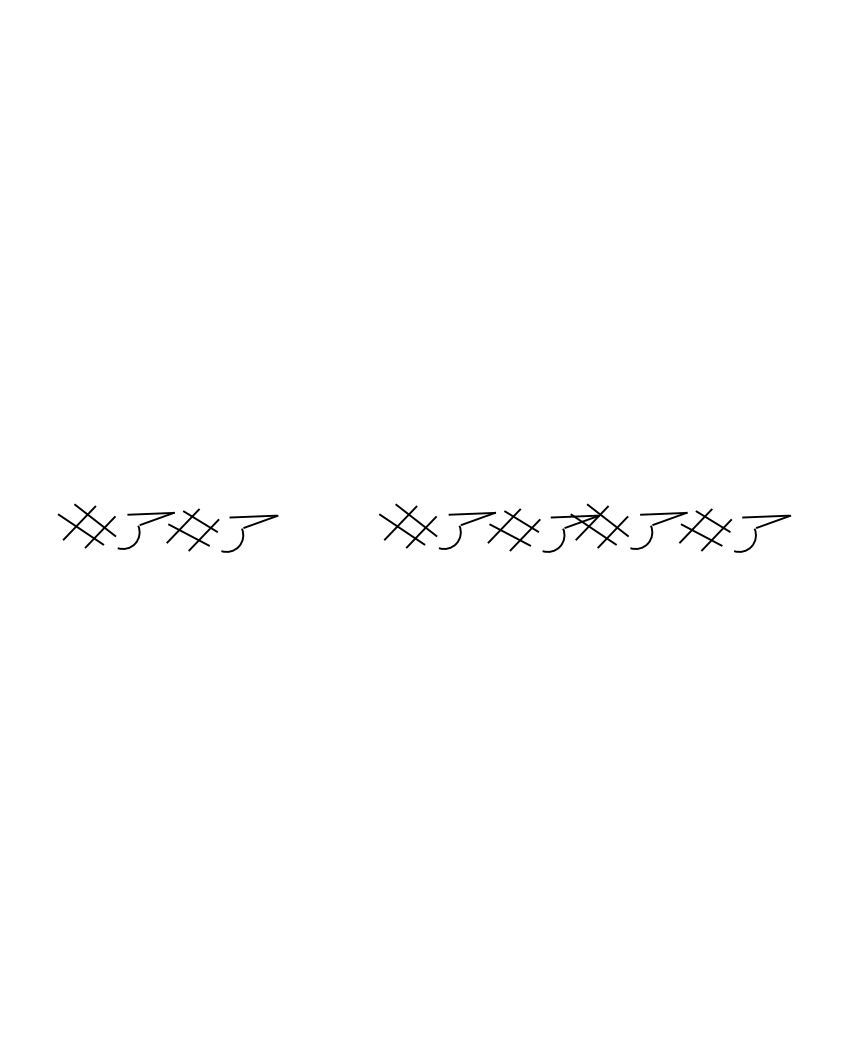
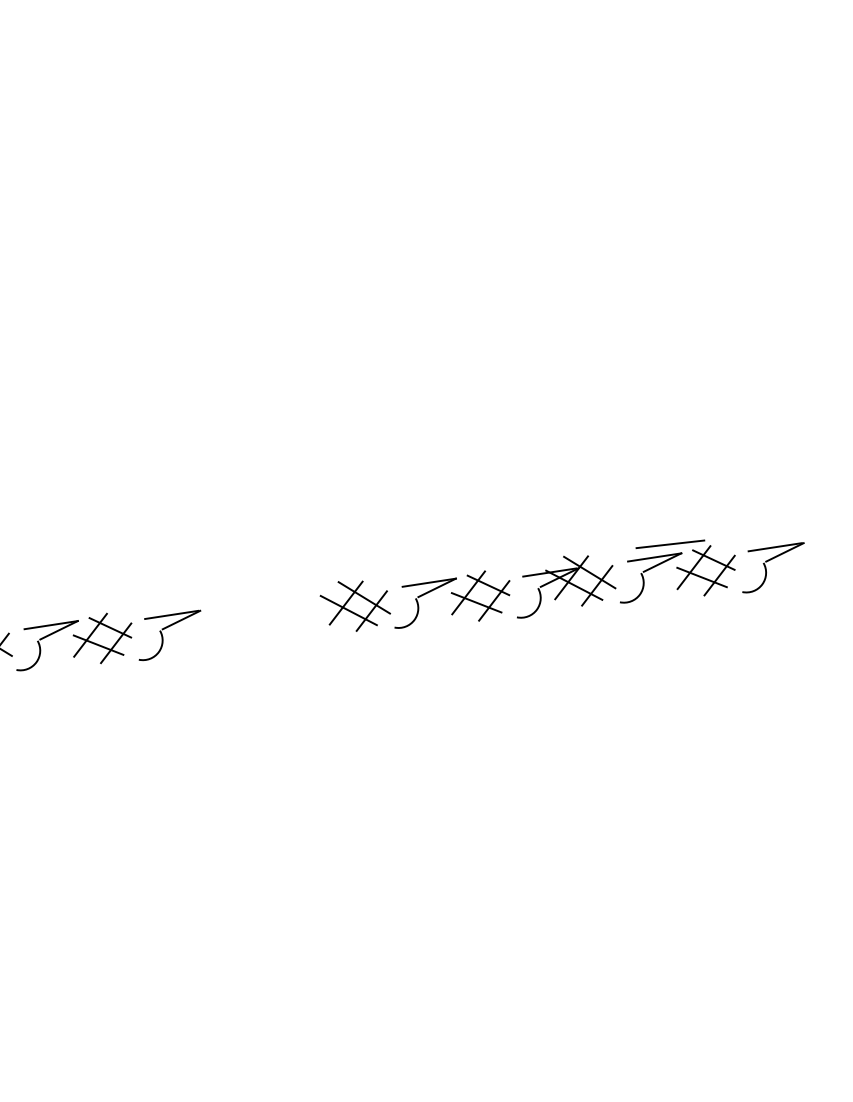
line: (677, 504) -> (669, 544), added

